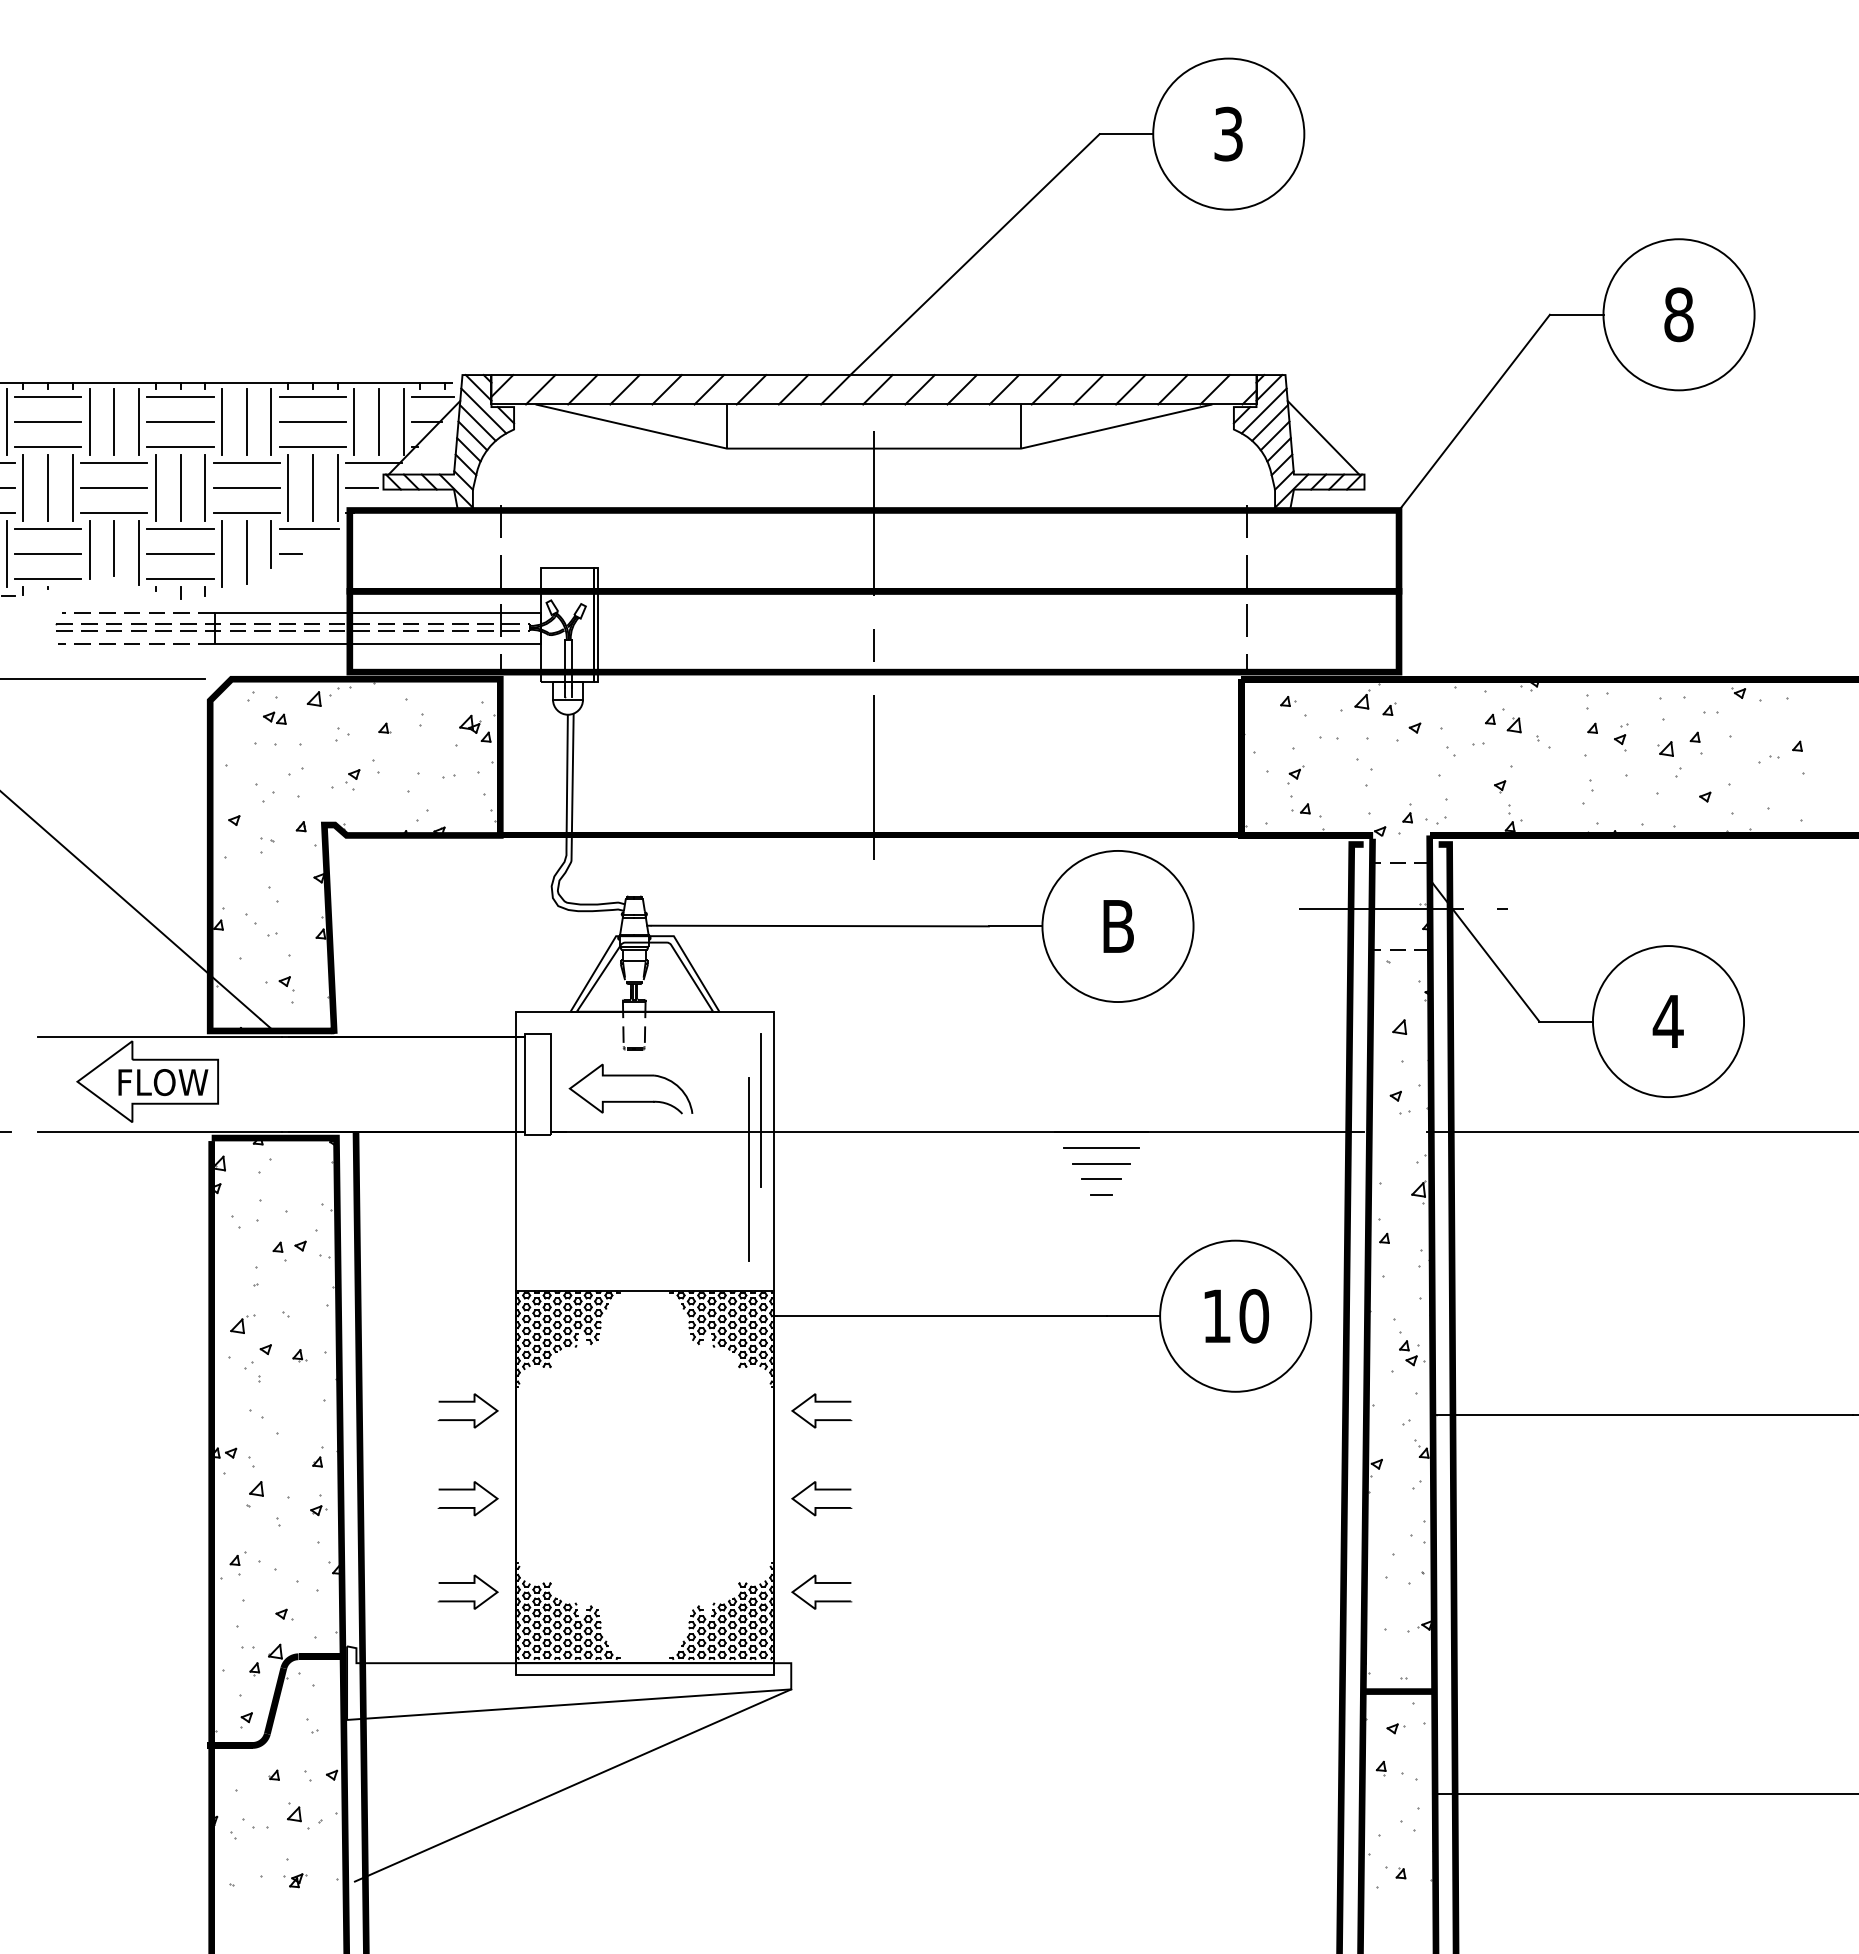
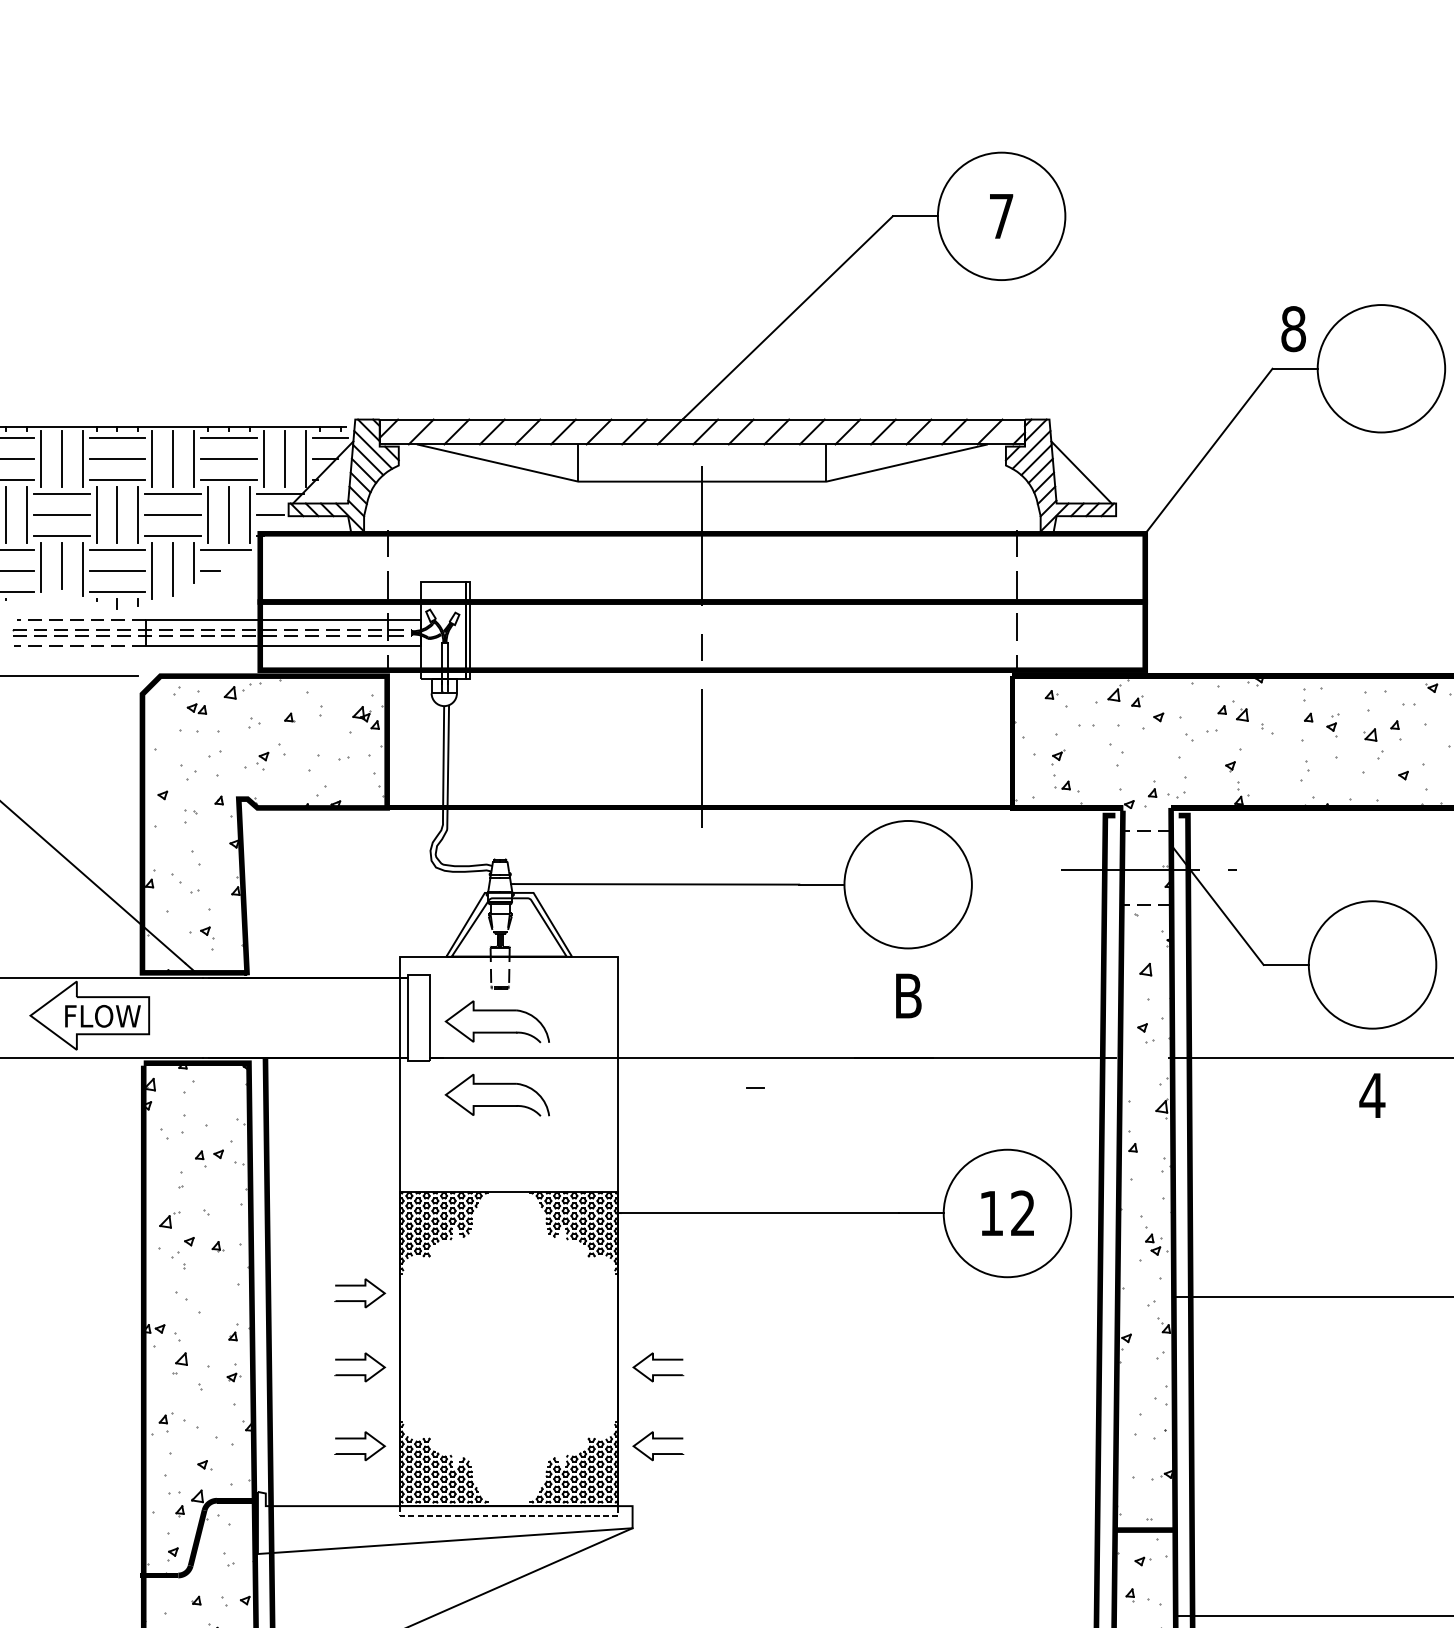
text: (1228, 133) -> (1001, 215), 3 -> 7
text: (1678, 314) -> (1293, 328), moved
text: (1118, 926) -> (908, 996), moved
text: (1667, 1021) -> (1371, 1095), moved
line: (760, 1110) -> (606, 1039), removed
line: (1100, 1147) -> (893, 1071), removed
part: (630, 1163) -> (496, 1084), added
line: (1100, 1163) -> (893, 1084), removed
line: (749, 1169) -> (597, 1089), removed
line: (1100, 1179) -> (893, 1098), removed
line: (1101, 1194) -> (755, 1087), moved
text: (1254, 1316) -> (1023, 1213), 10 -> 12
curve: (821, 1402) -> (658, 1286), removed
line: (645, 1675) -> (509, 1516), solid -> dashed

